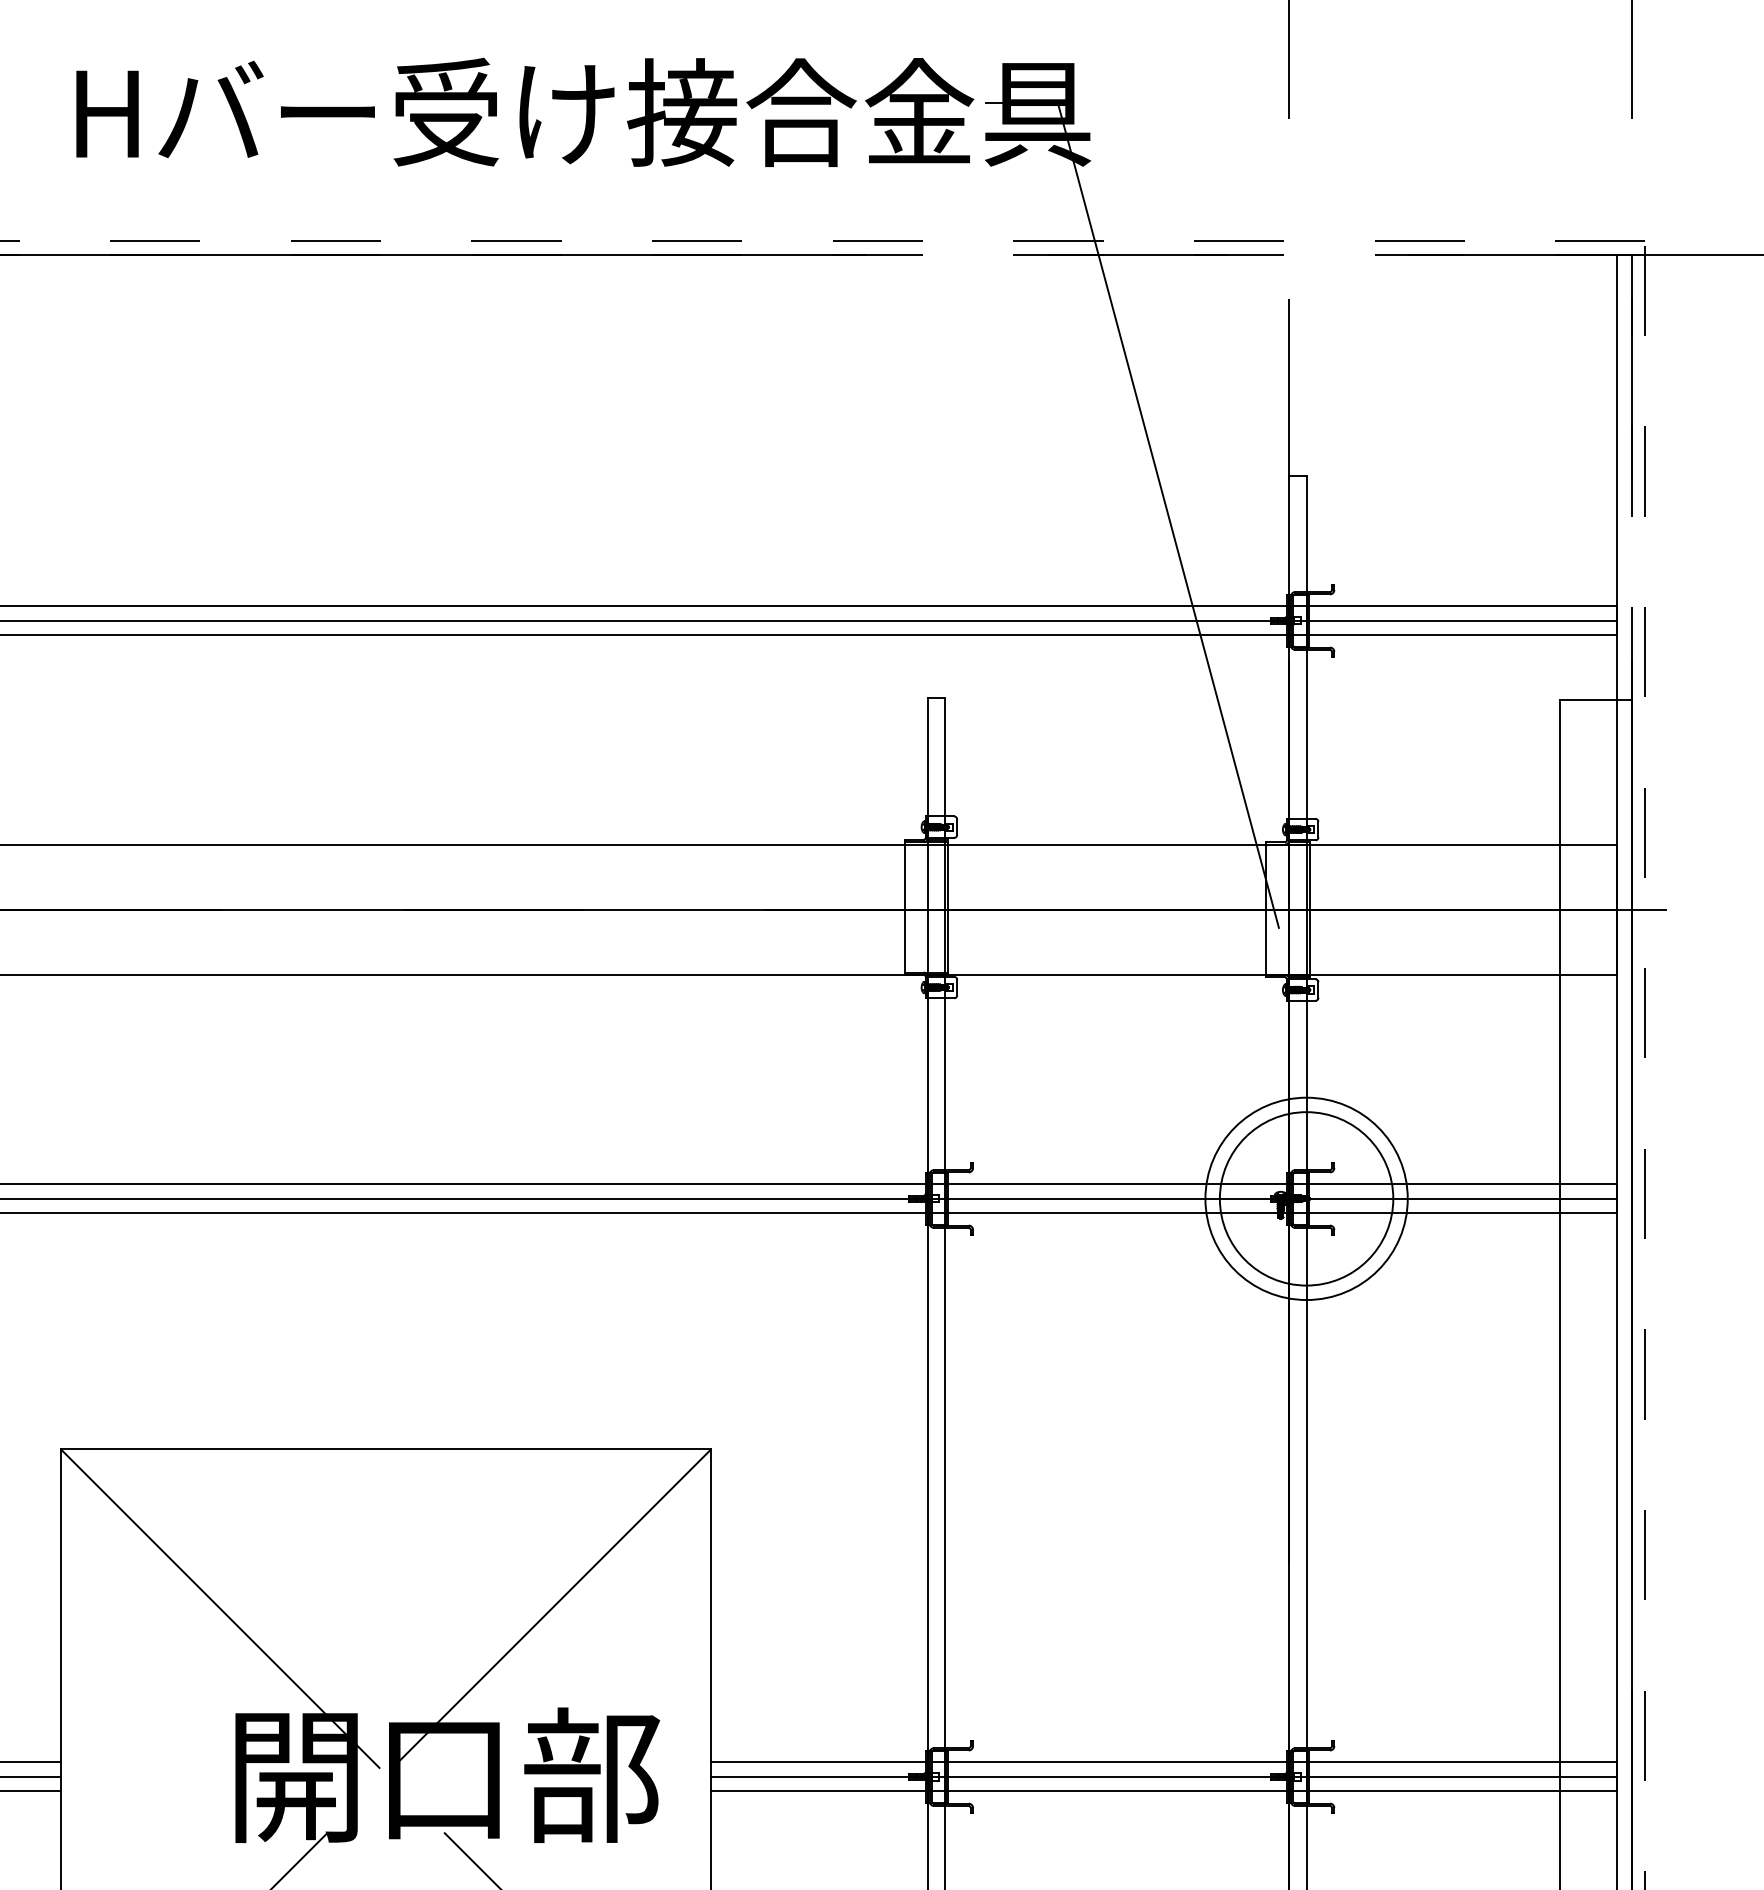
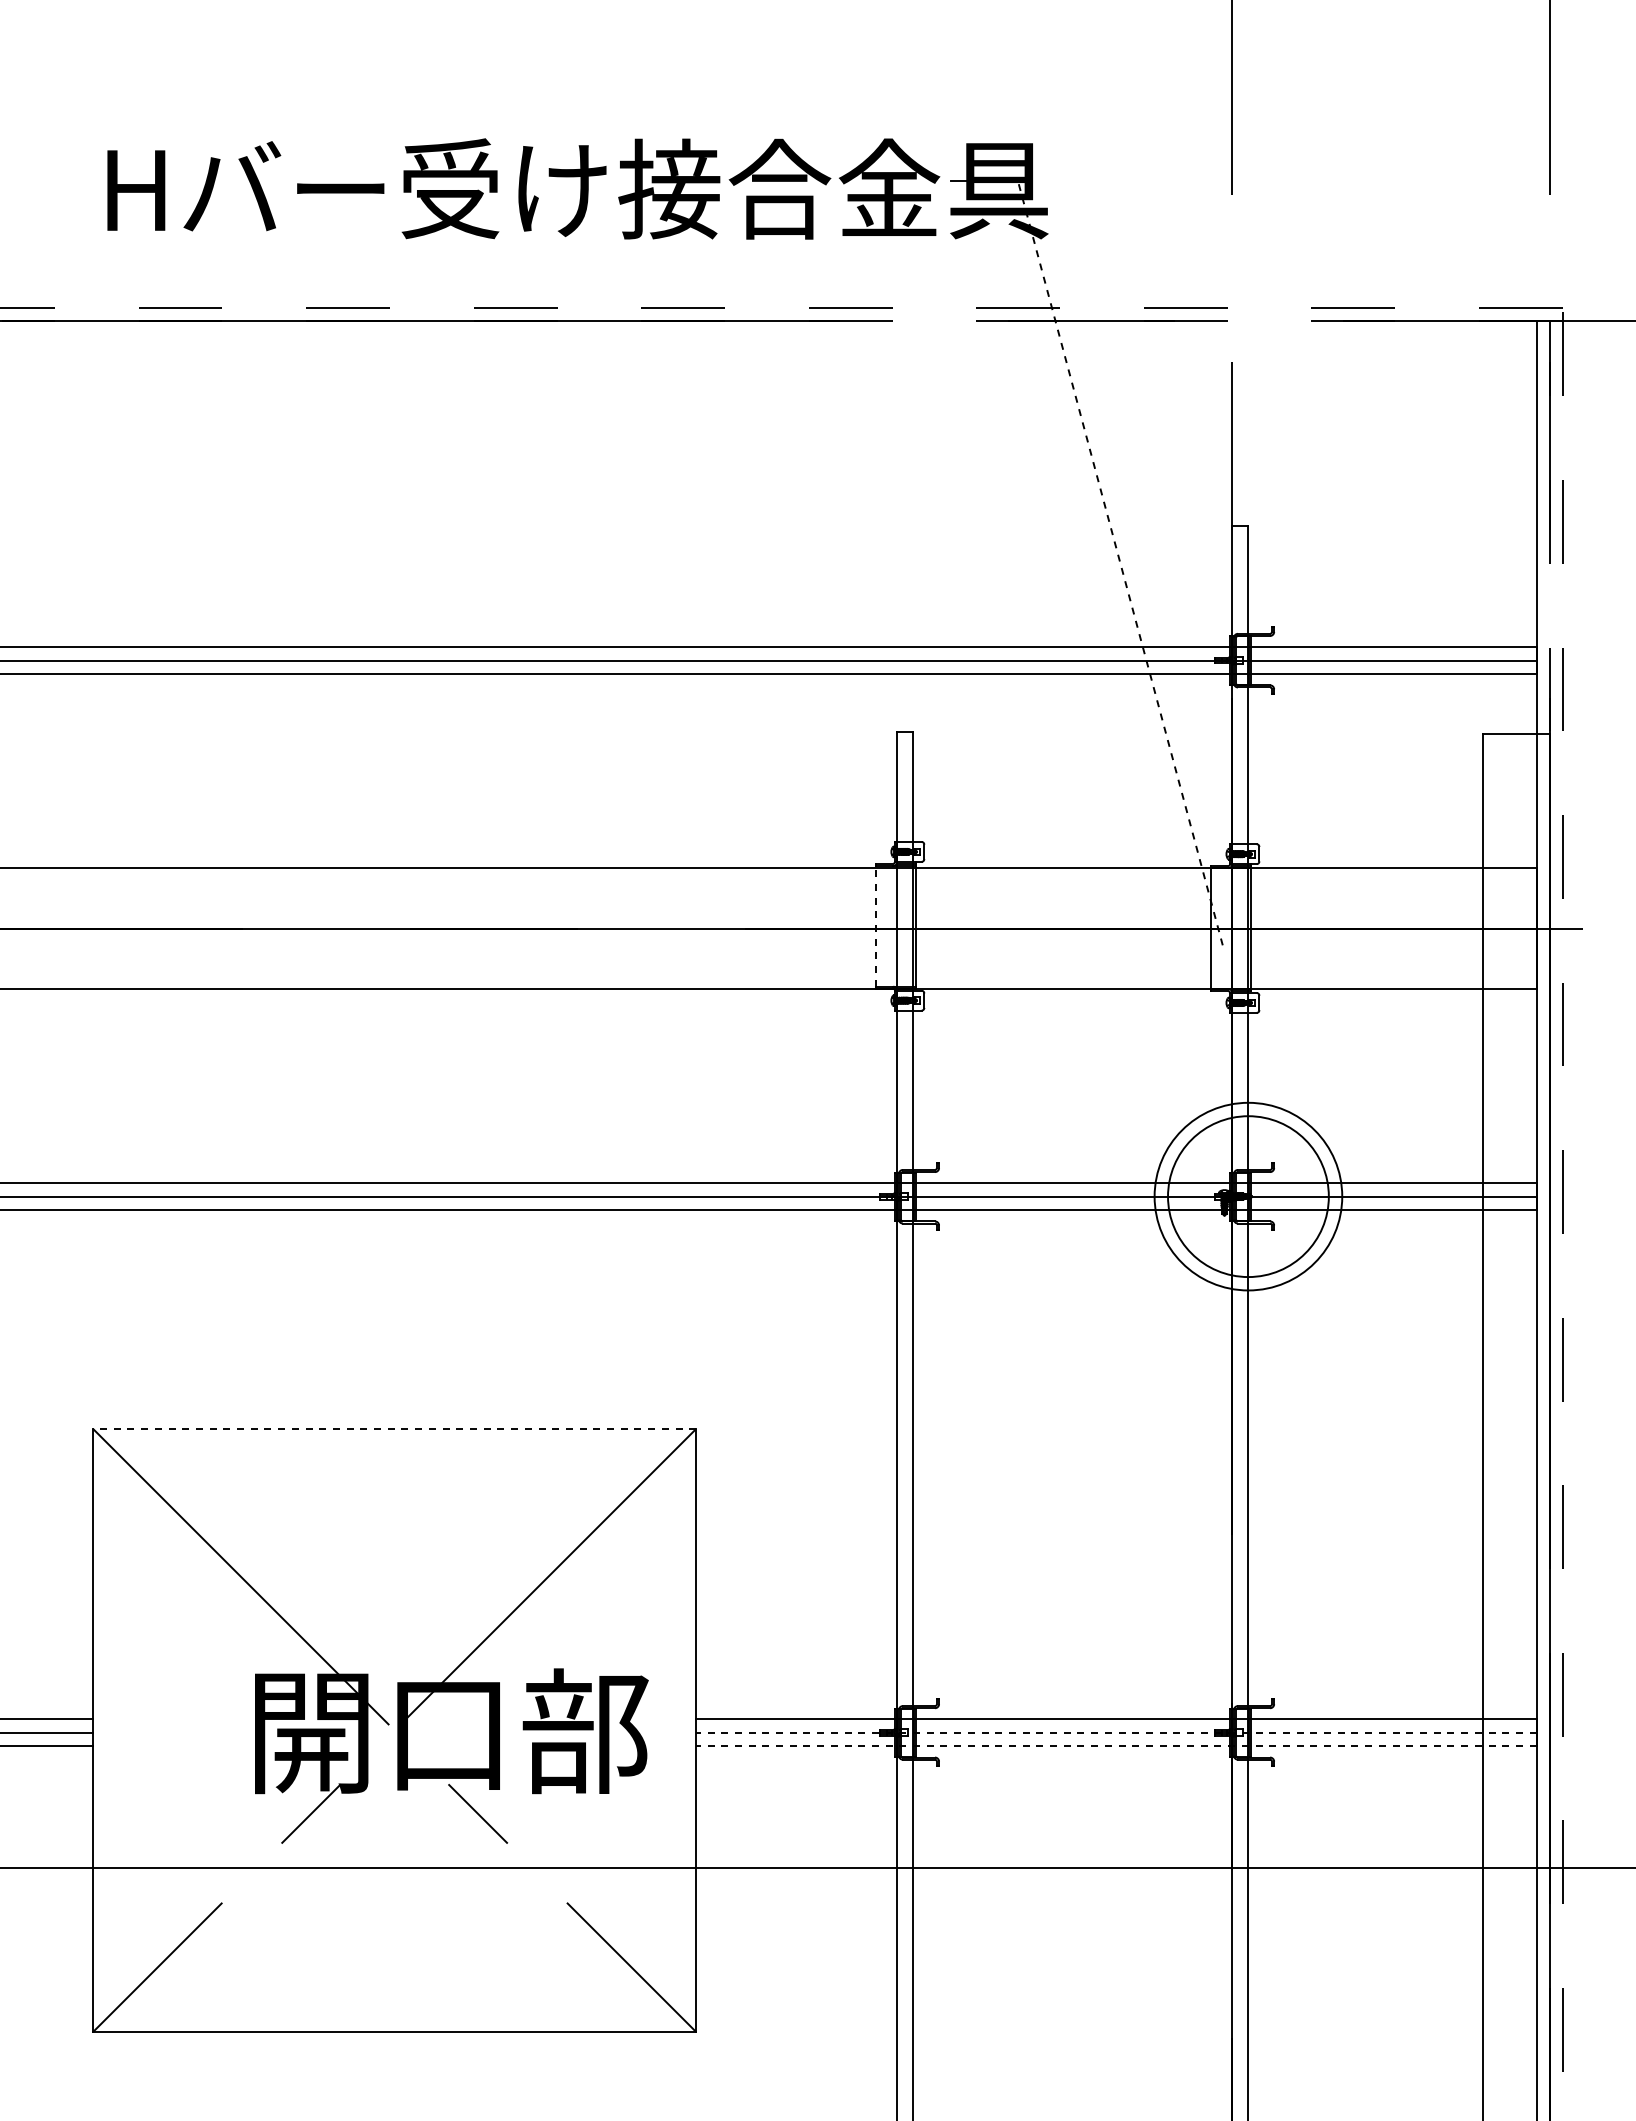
line: (1168, 515) -> (1120, 562), solid -> dashed
line: (904, 906) -> (875, 925), solid -> dashed
line: (385, 1448) -> (394, 1428), solid -> dashed
line: (1163, 1776) -> (1115, 1732), solid -> dashed
line: (1163, 1791) -> (1115, 1746), solid -> dashed

